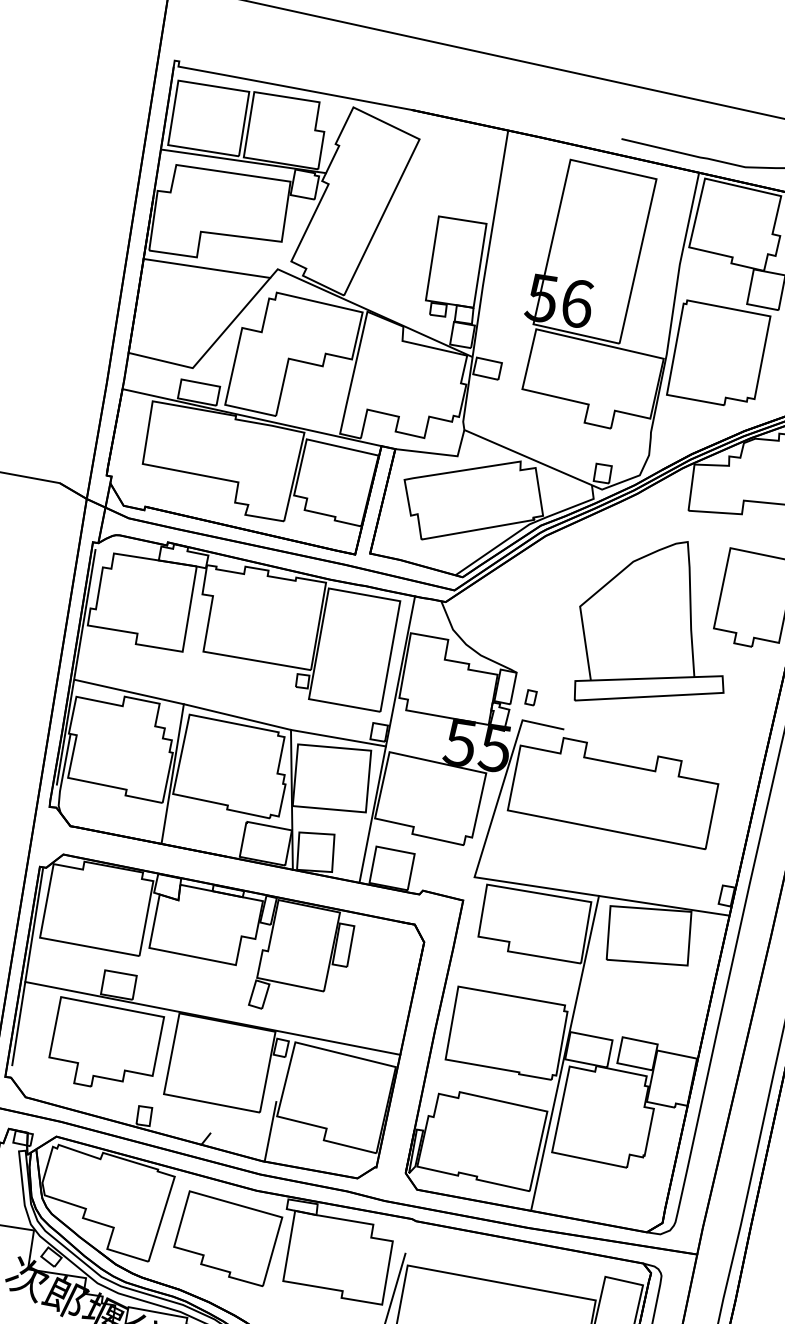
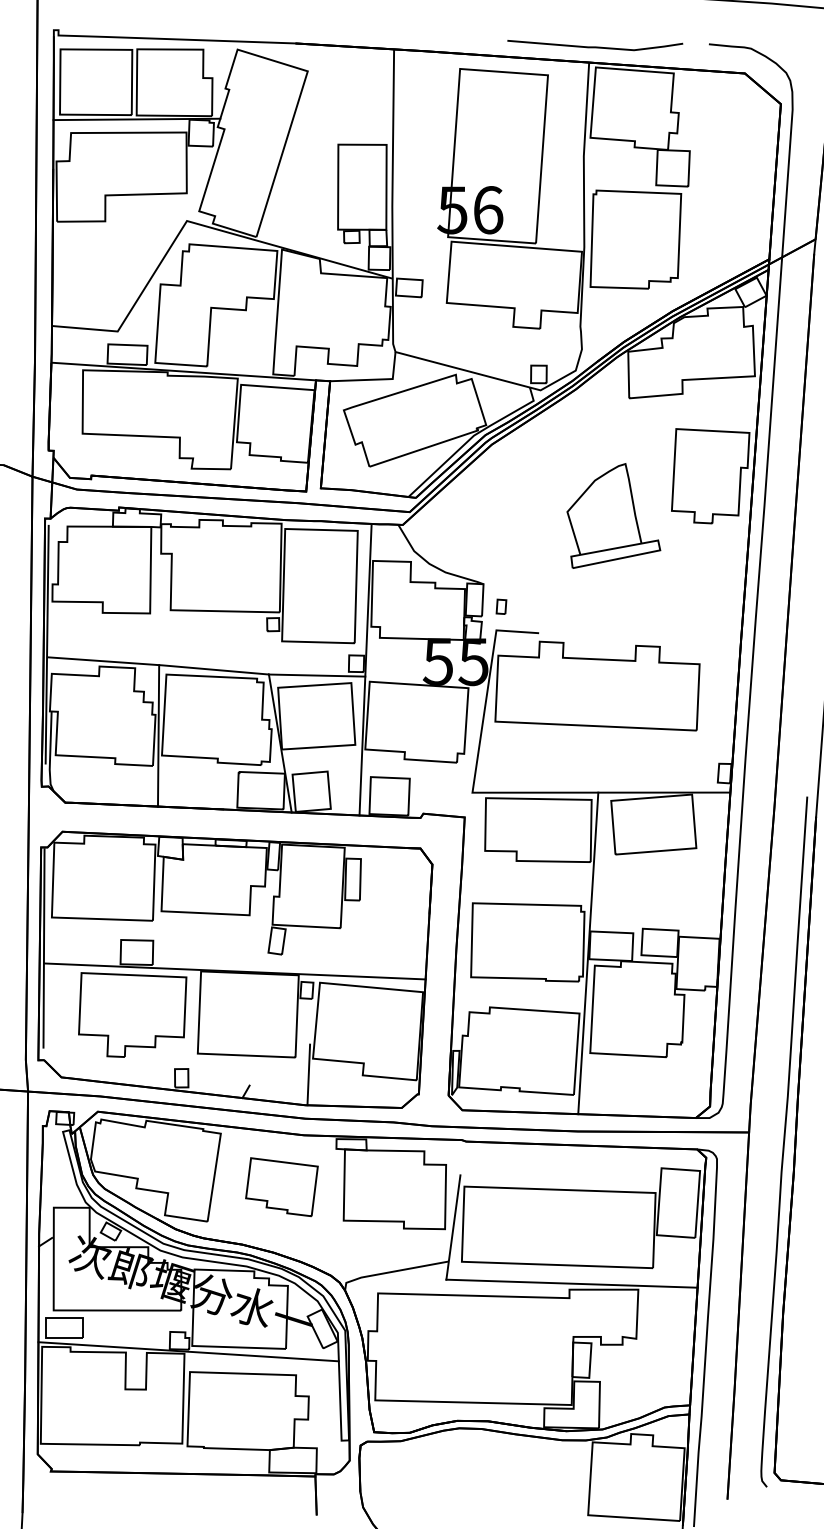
line: (206, 268) -> (116, 230), removed
part: (655, 624) -> (613, 515), size x0.6
part: (226, 1238) -> (281, 1186), size x0.7

